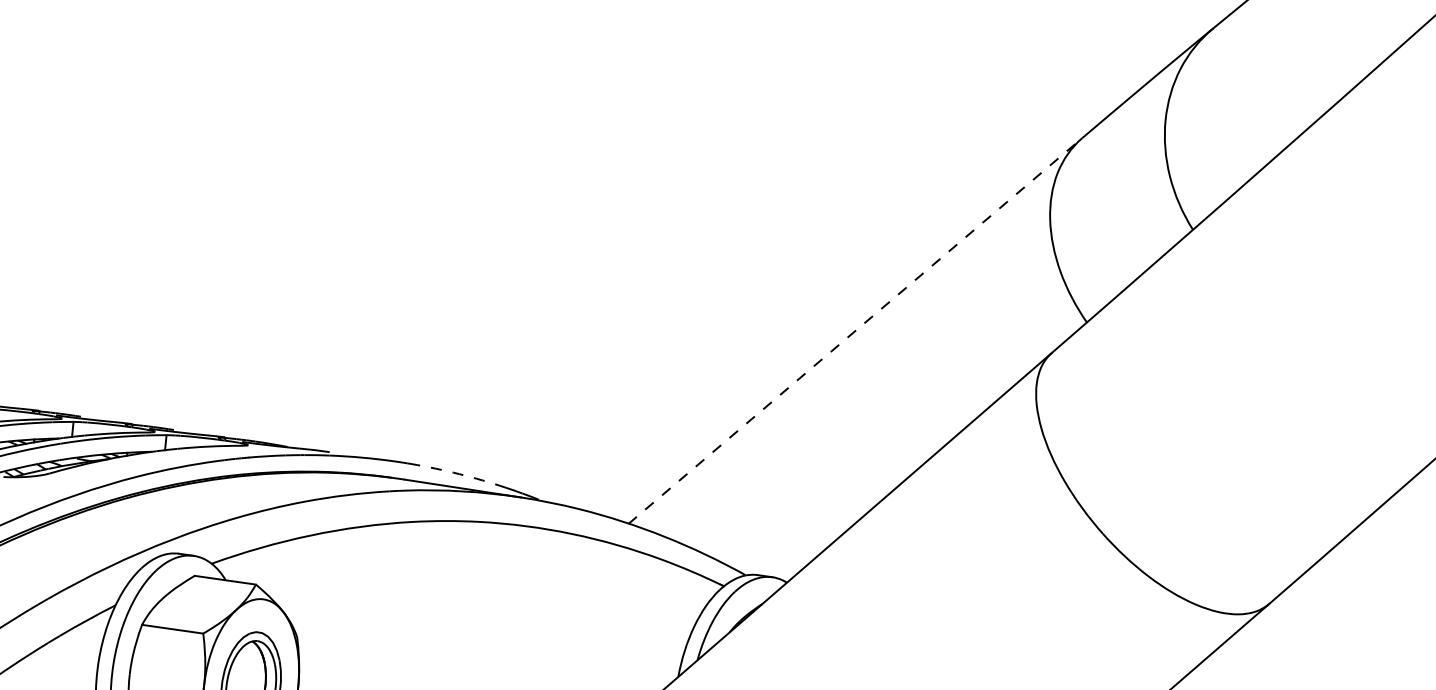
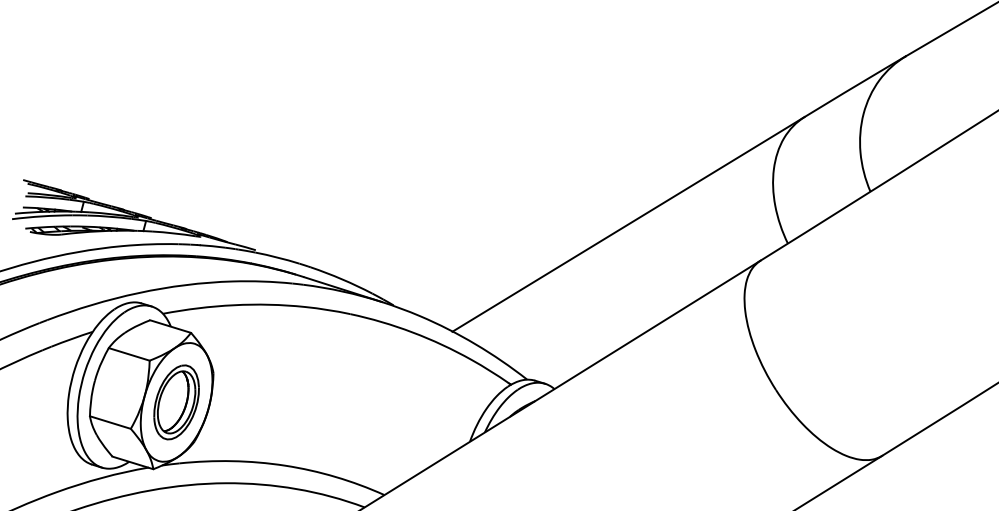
line: (855, 331) -> (628, 224), dashed -> solid
arc: (459, 474) -> (342, 279), dashed -> solid

